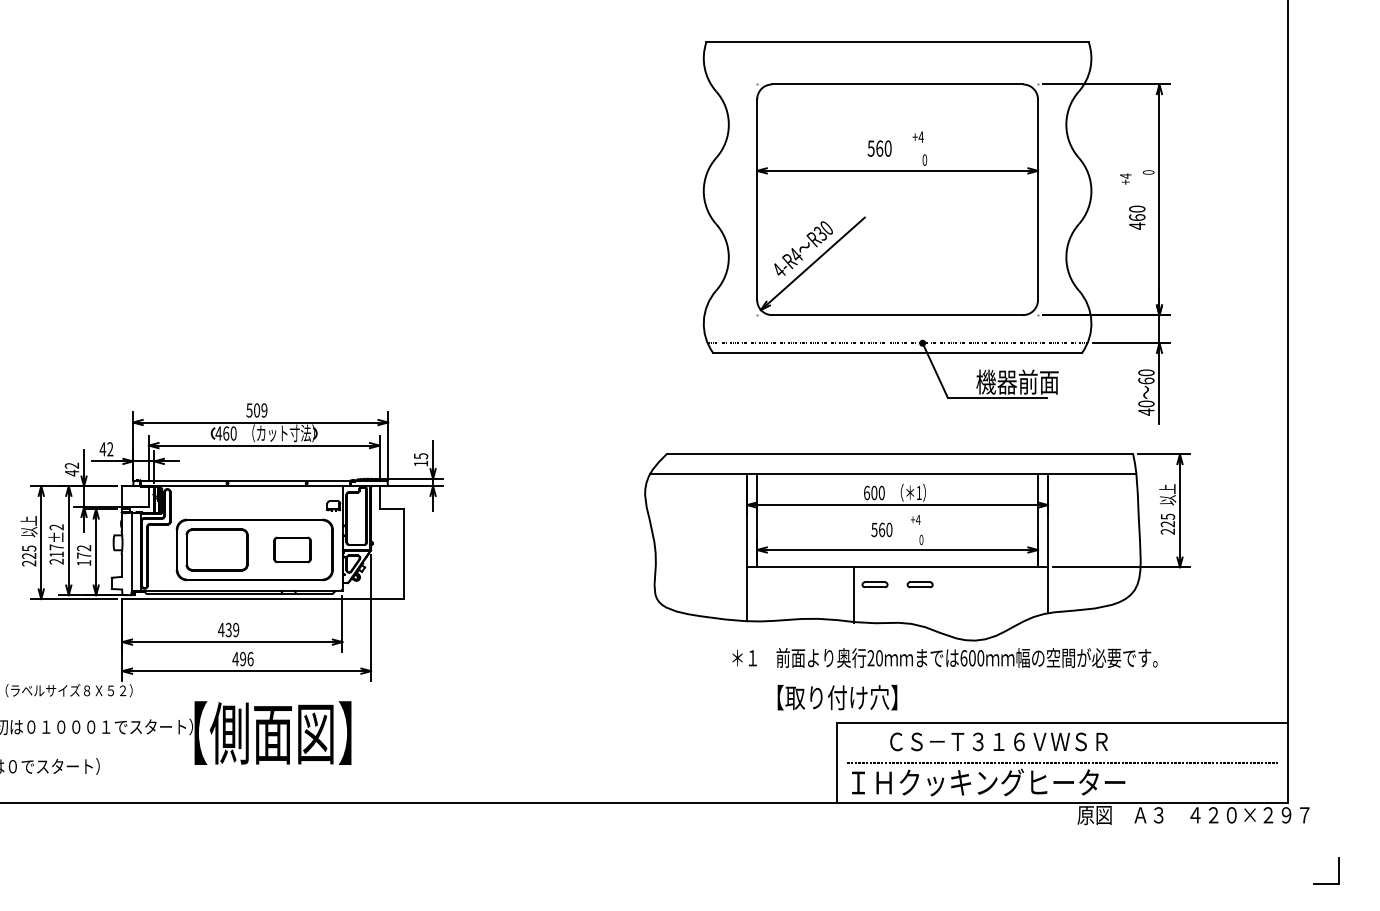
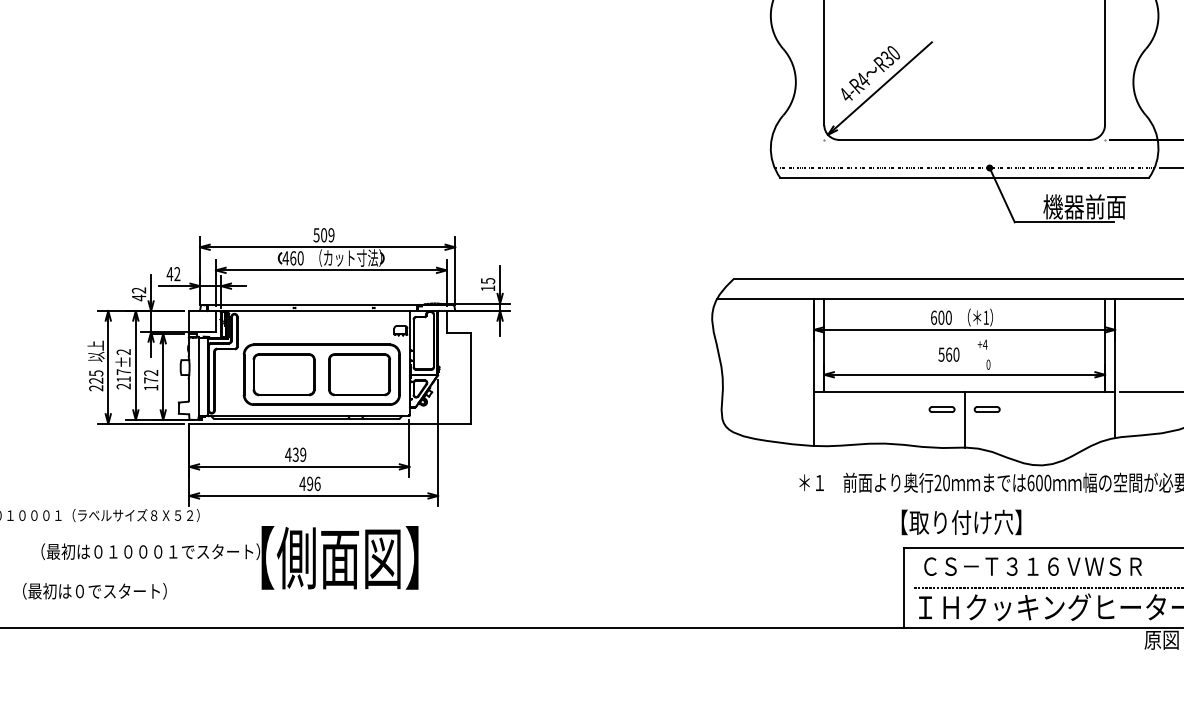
part: (292, 549) -> (359, 374), size x1.67
line: (853, 594) -> (964, 419), moved
text: (837, 697) -> (961, 522), moved
text: (998, 741) -> (1032, 566), moved

